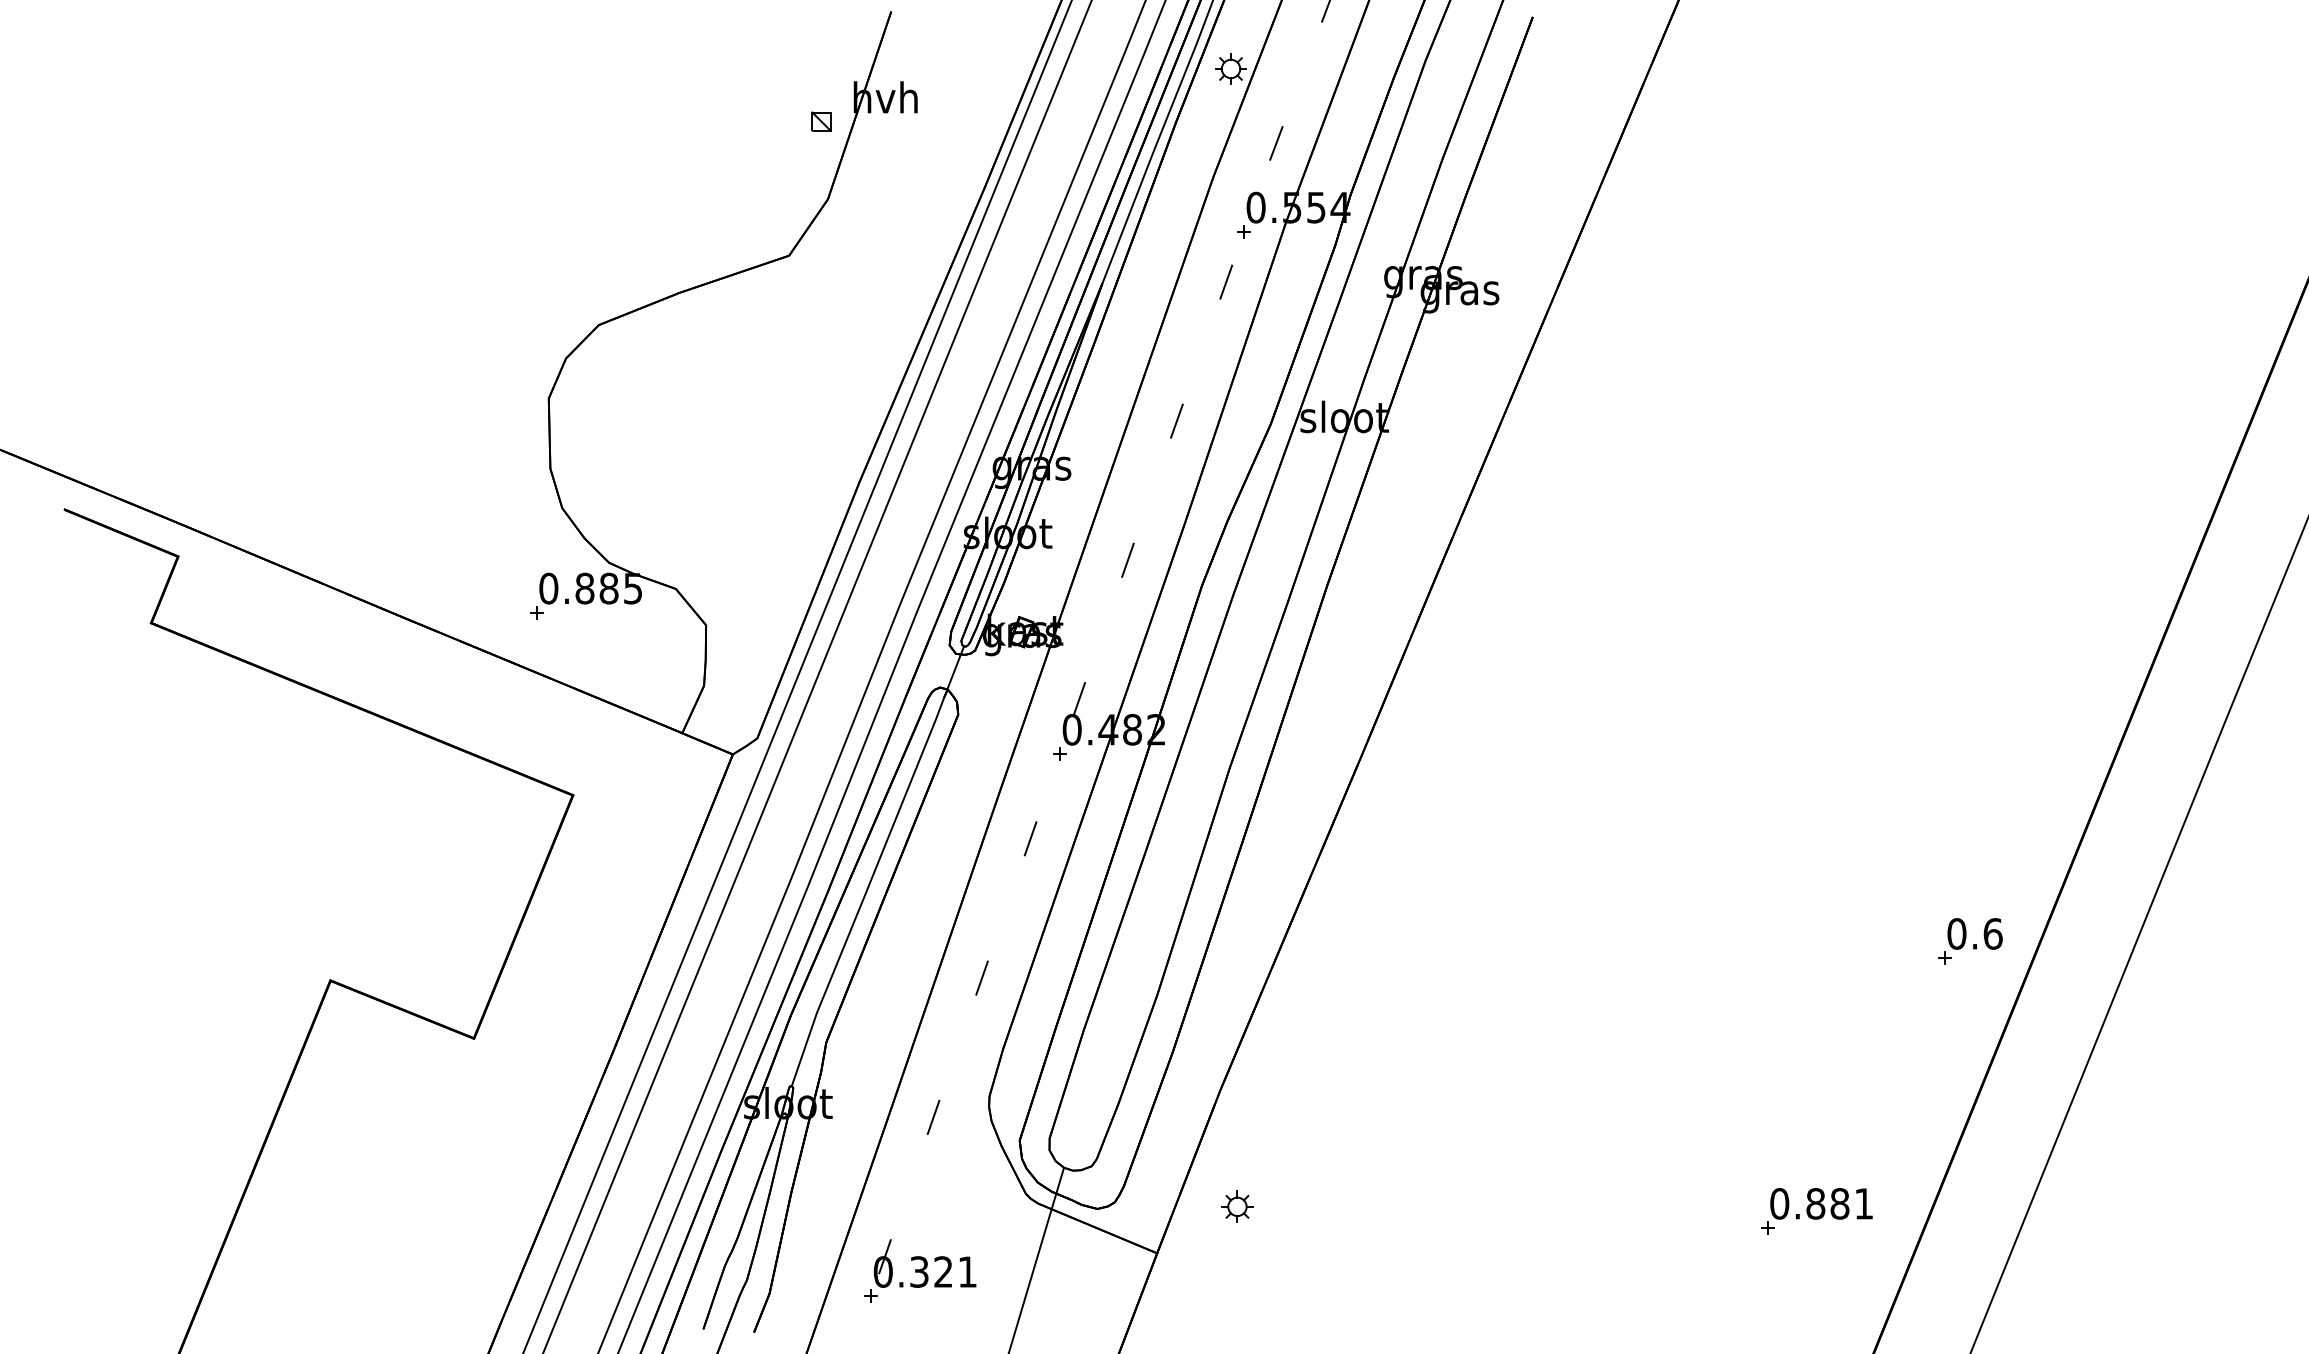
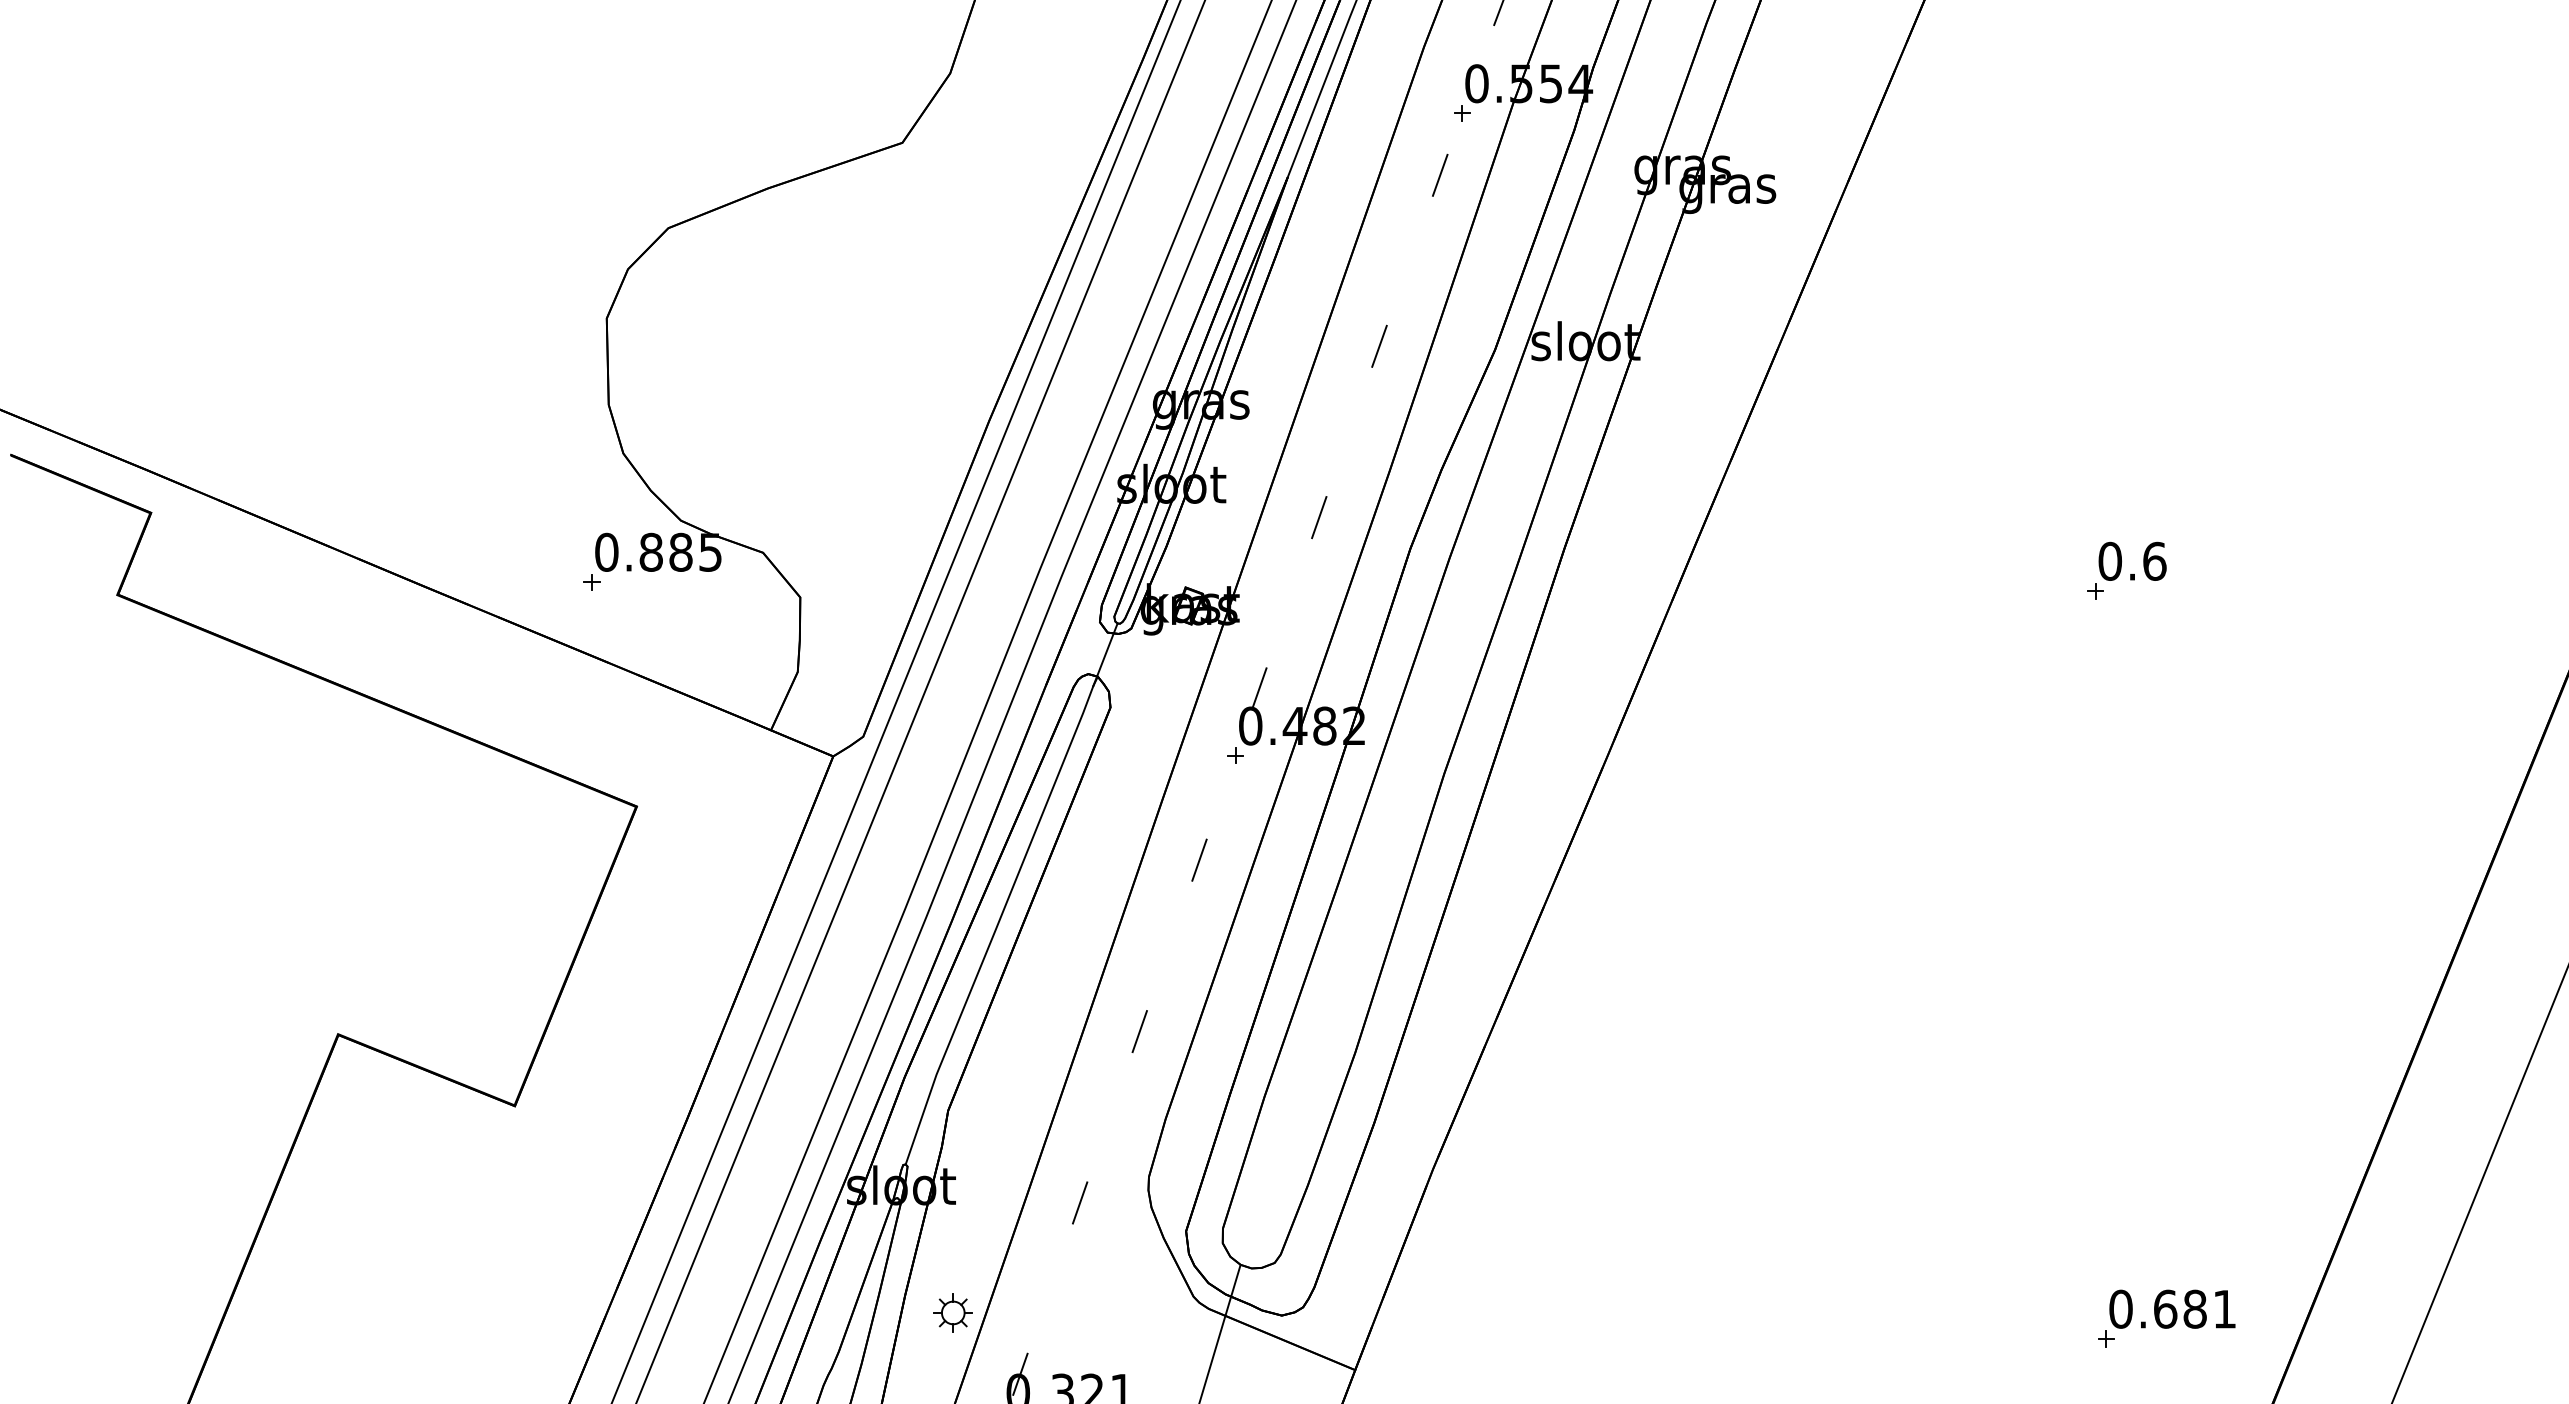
part: (1970, 941) -> (2126, 570), moved
text: (1815, 1203) -> (2165, 1308), 0.881 -> 0.681
part: (1237, 1206) -> (953, 1312), moved

